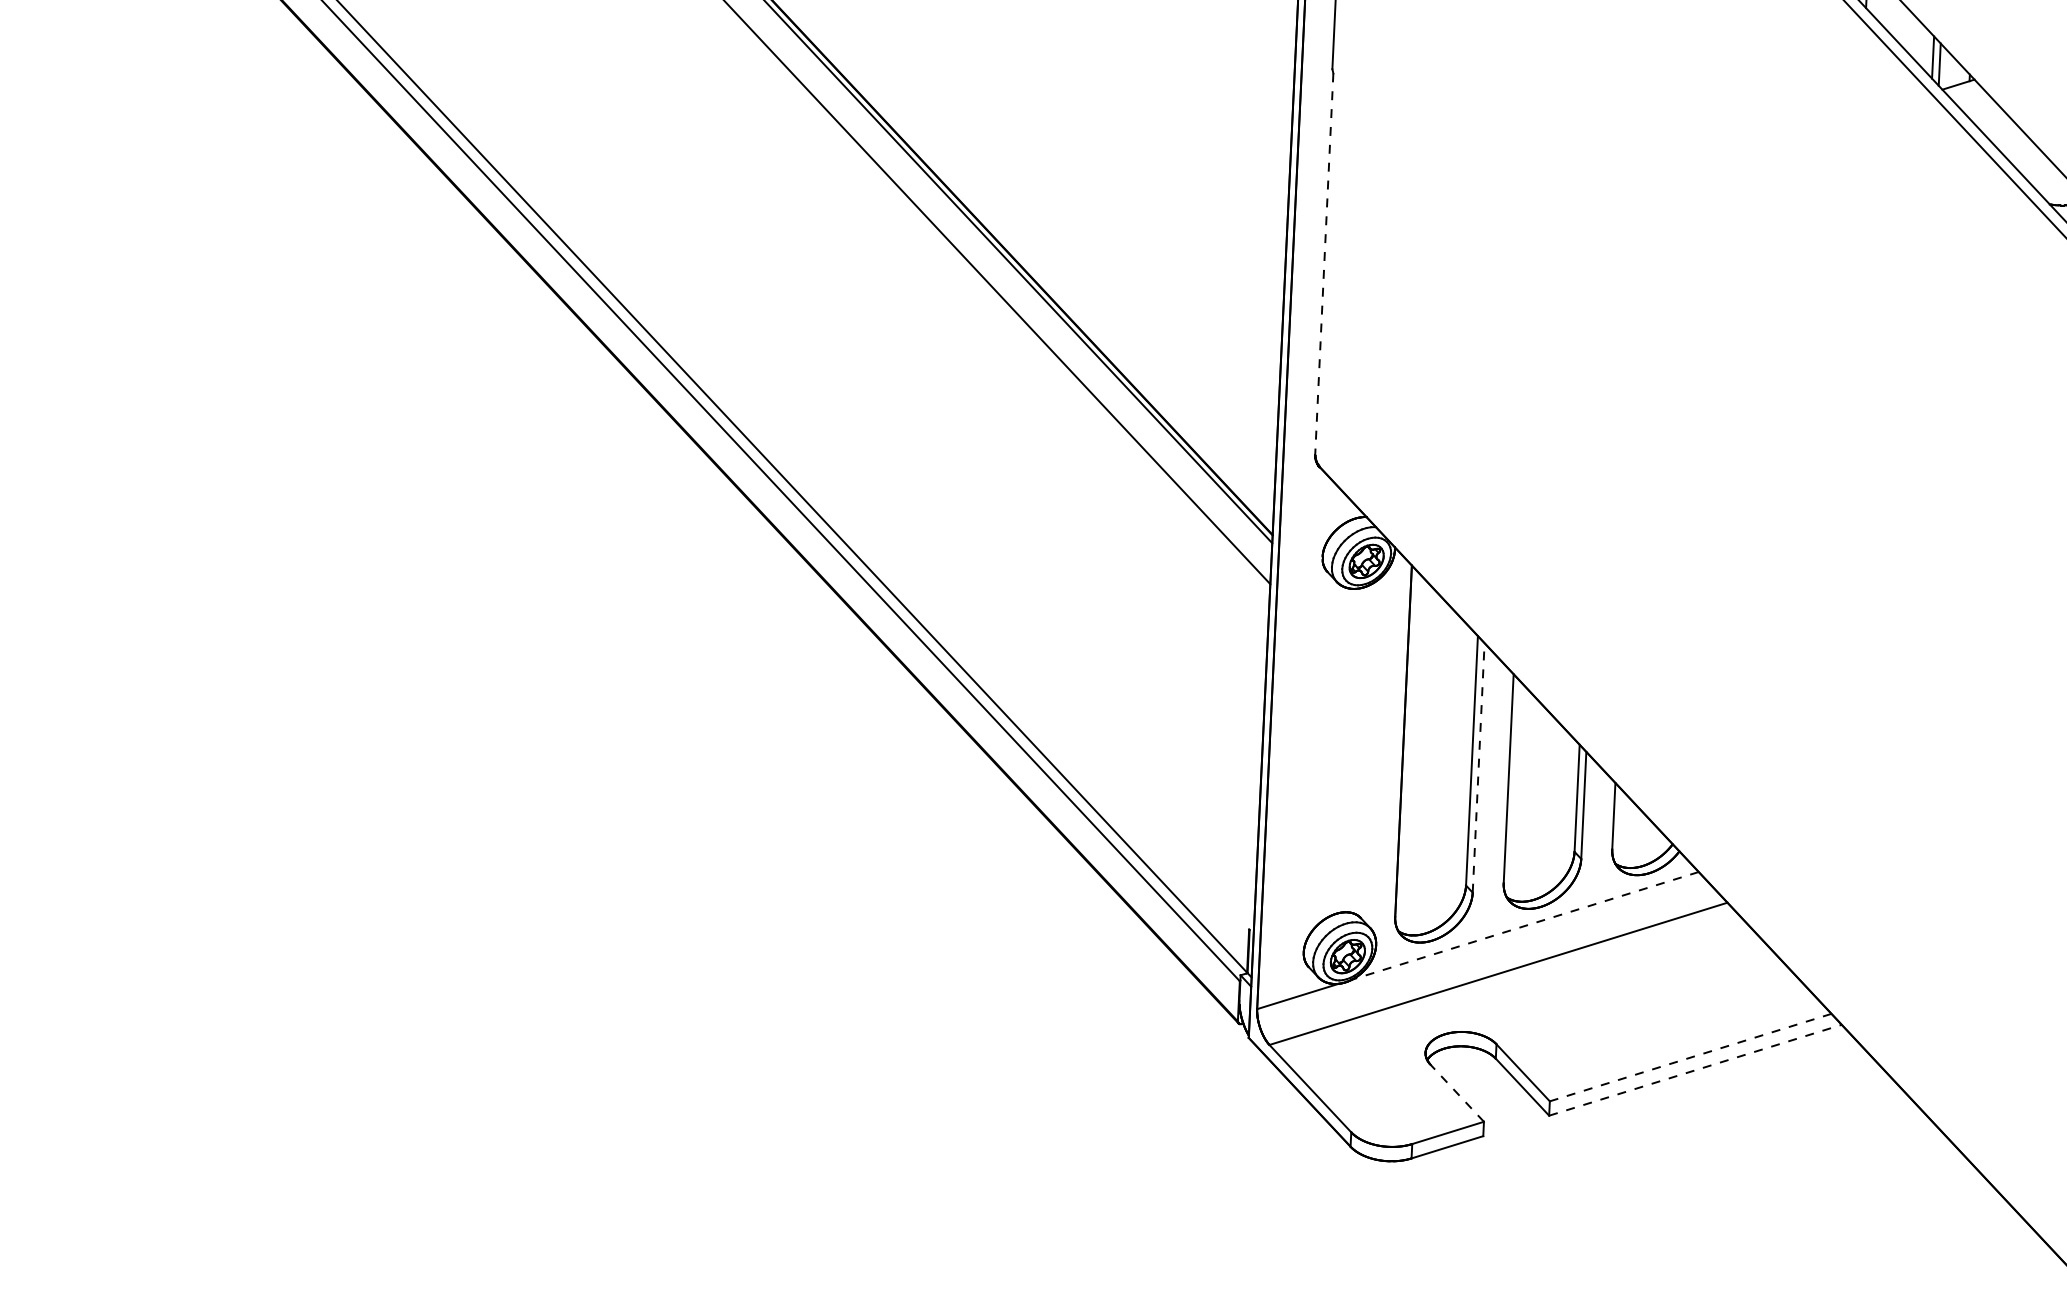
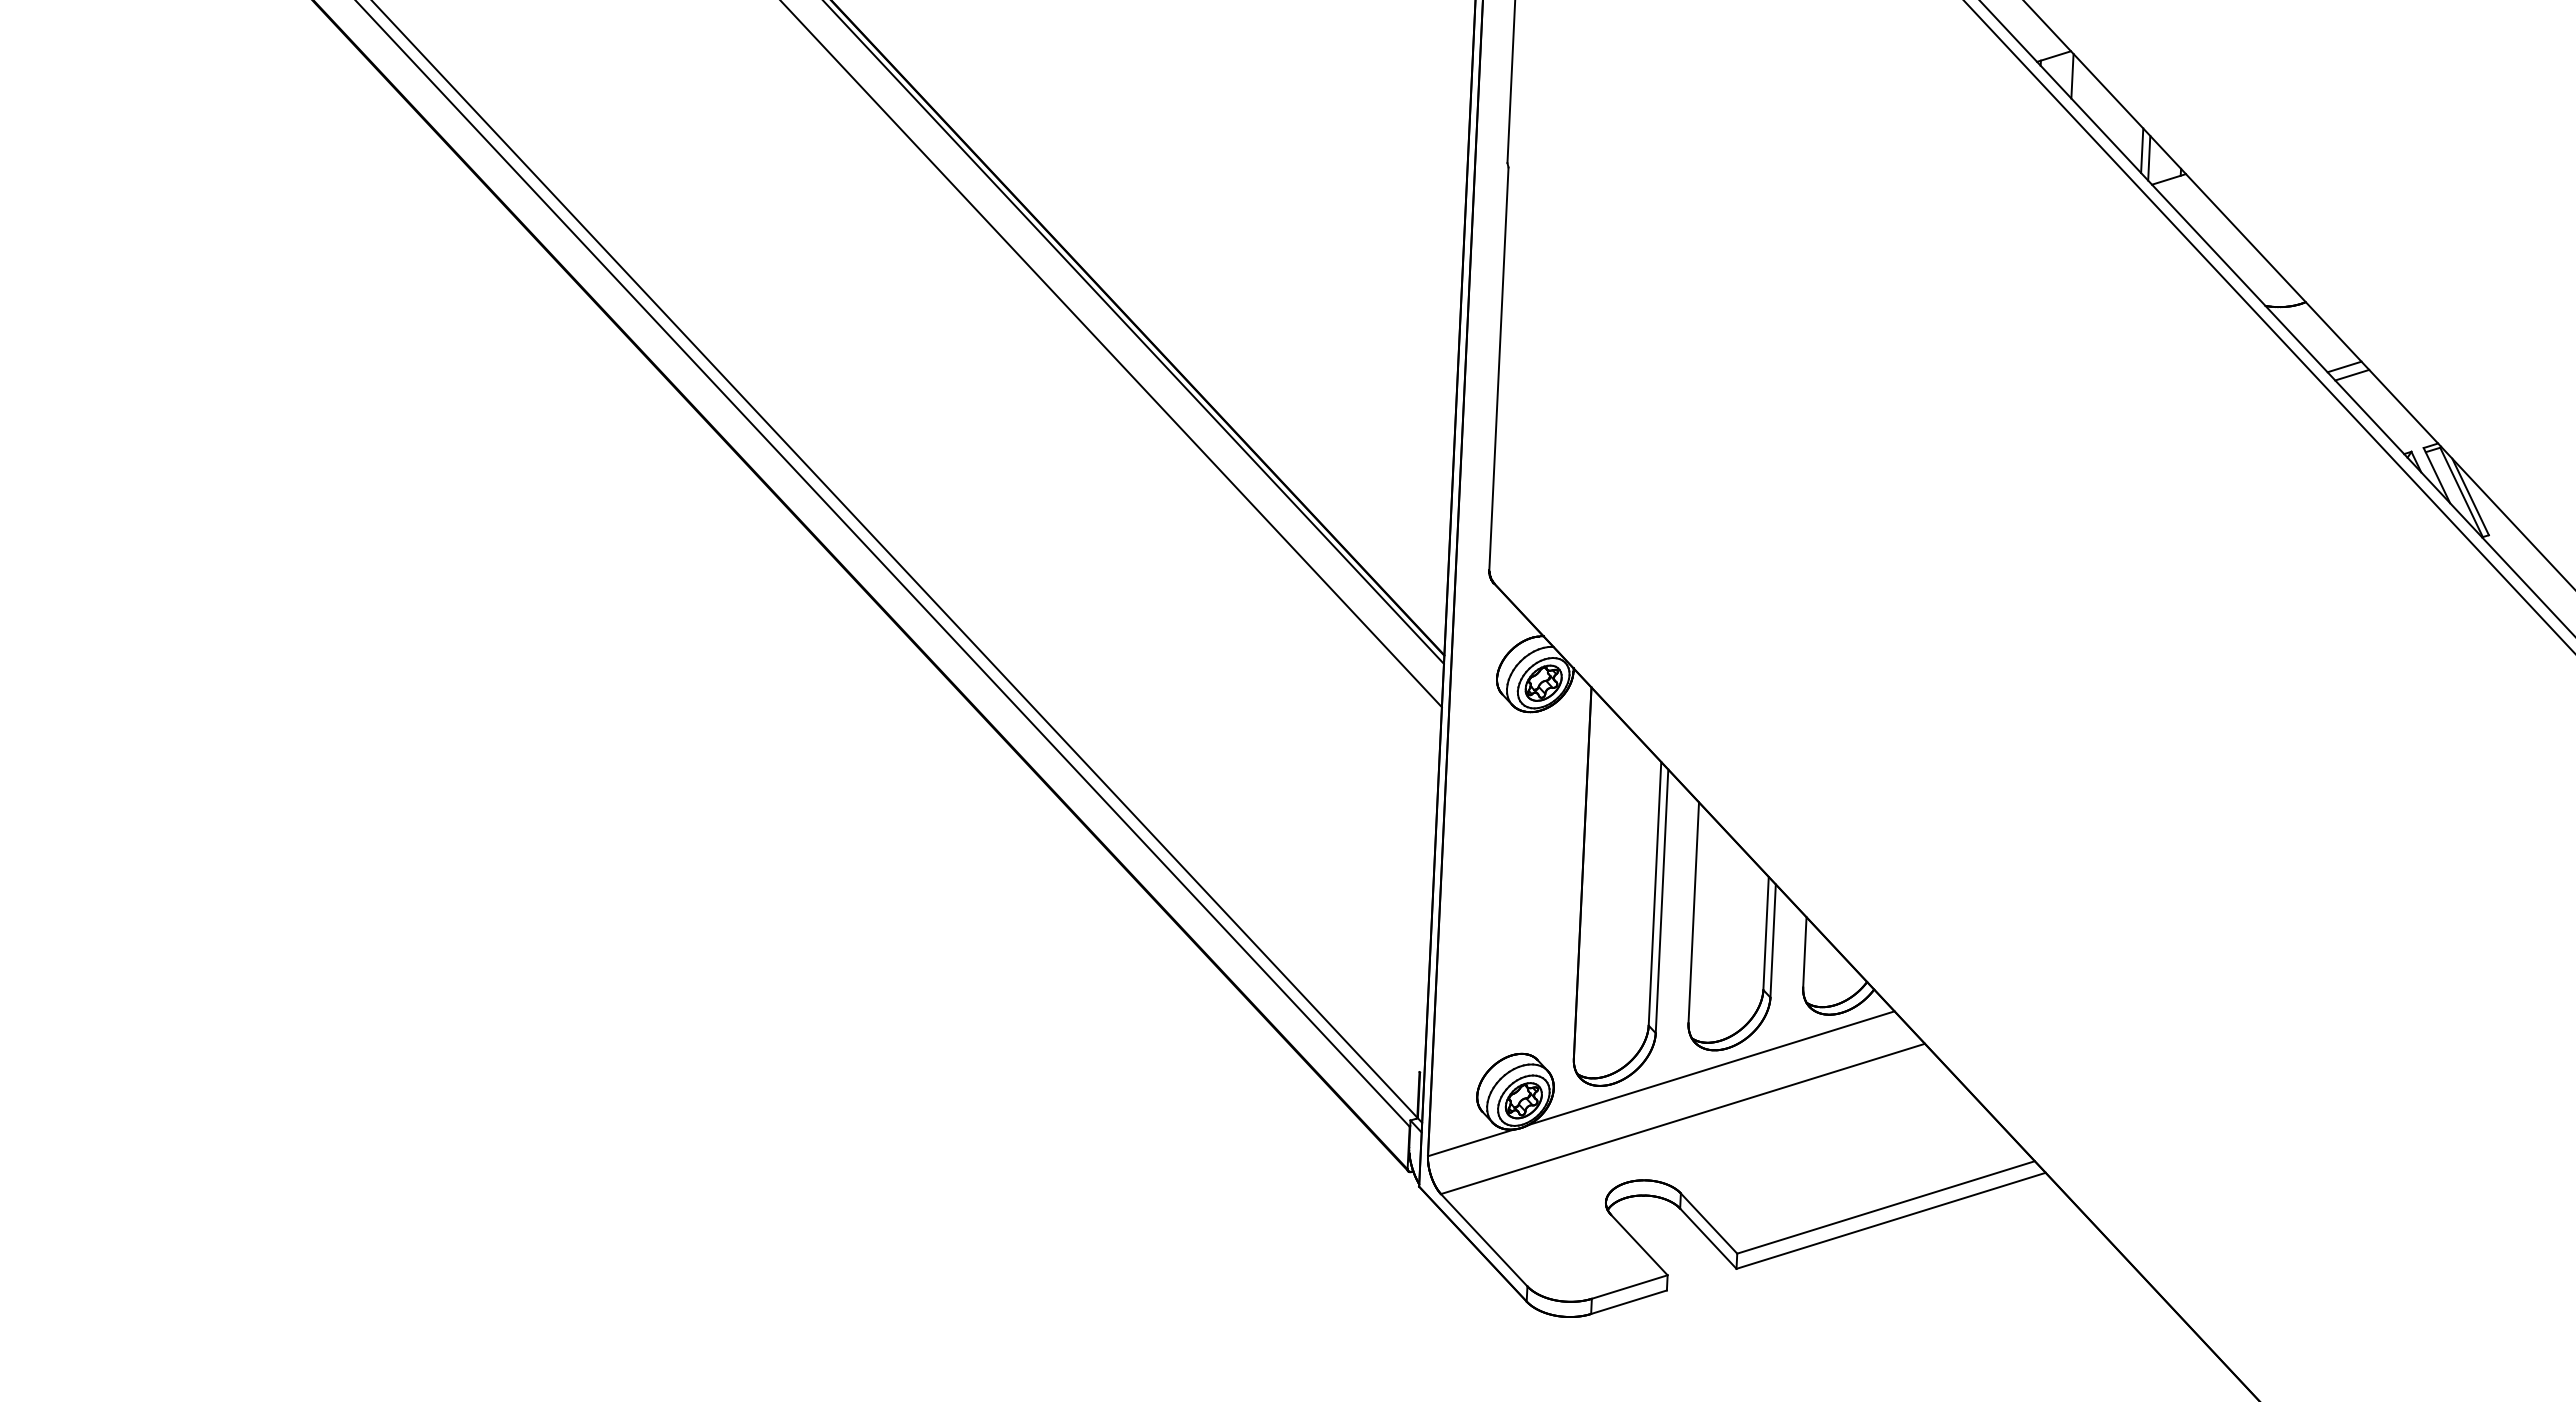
line: (1323, 263) -> (1498, 368), dashed -> solid
line: (1479, 768) -> (1662, 901), dashed -> solid
line: (1525, 926) -> (1711, 1068), dashed -> solid
line: (1691, 1057) -> (1886, 1207), dashed -> solid
line: (1695, 1069) -> (1891, 1220), dashed -> solid
line: (1457, 1092) -> (1639, 1244), dashed -> solid

